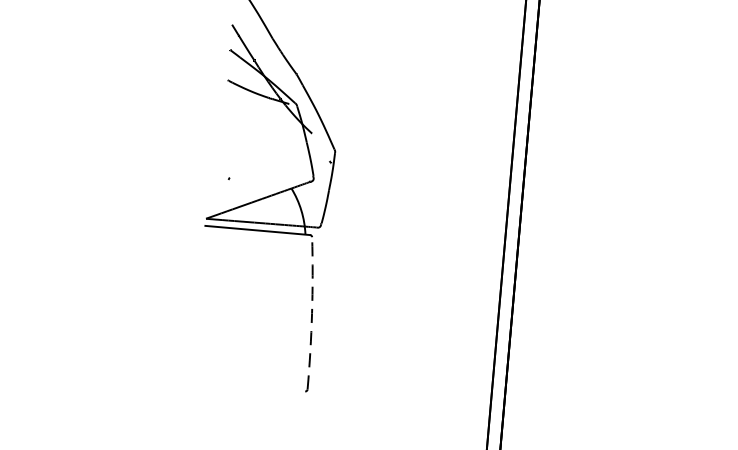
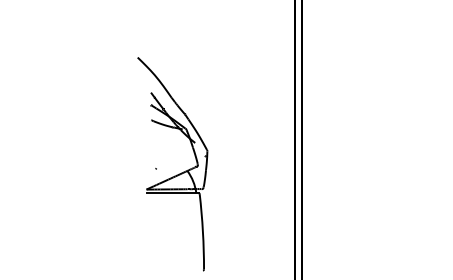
arc: (311, 312) -> (202, 231), dashed -> solid

